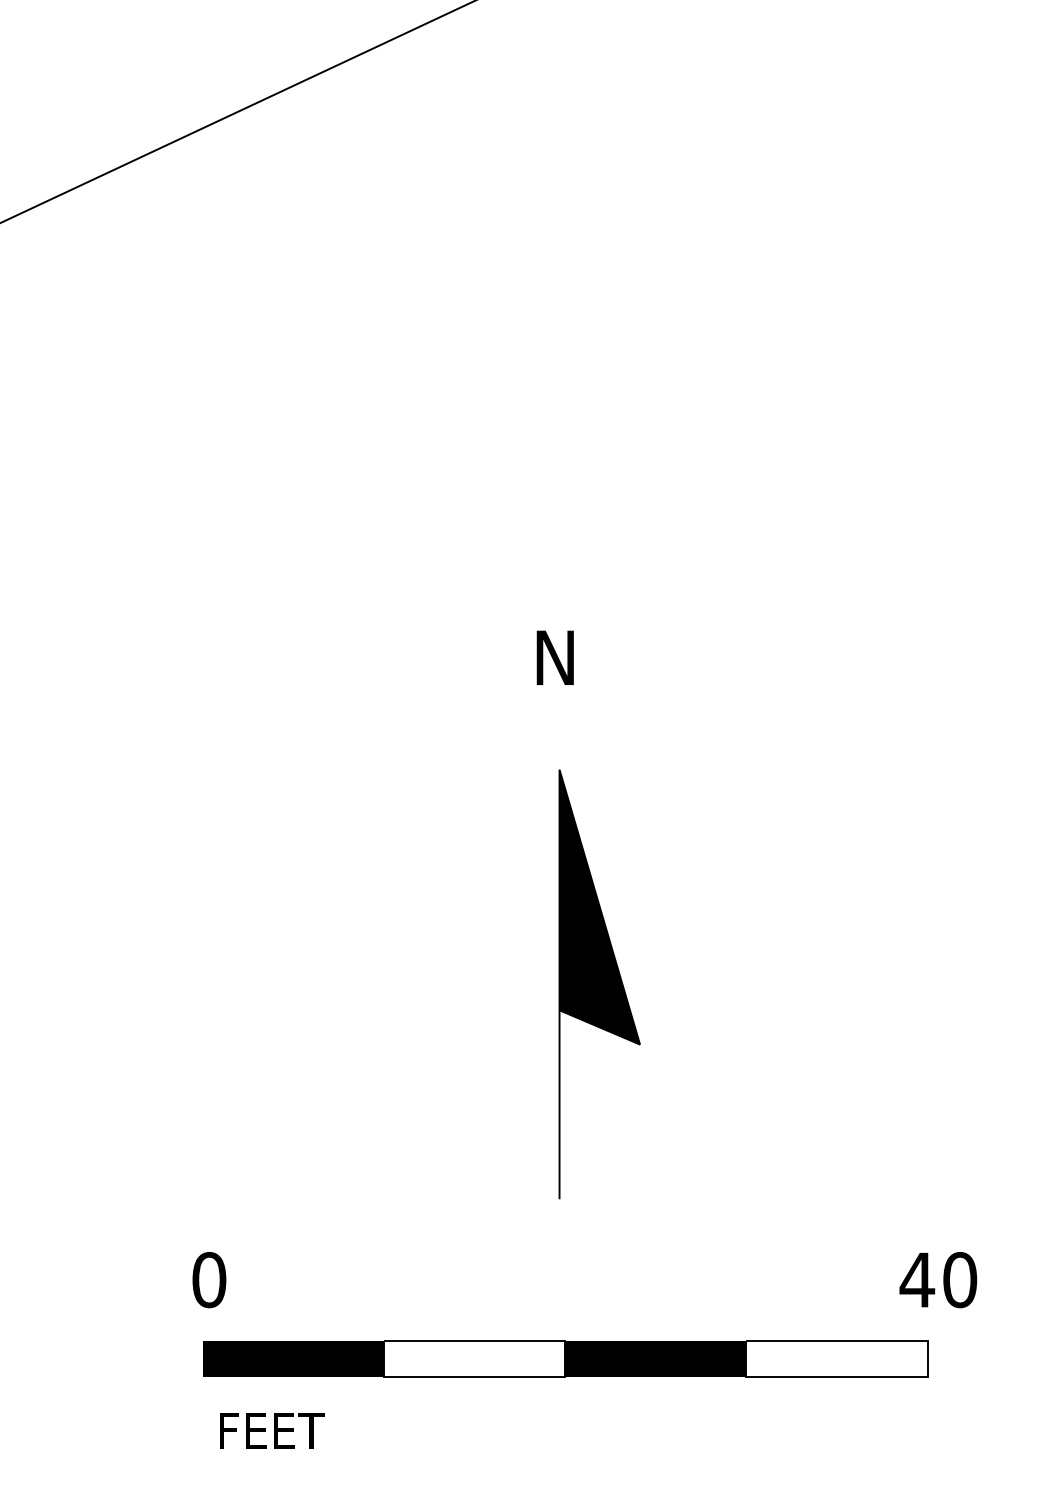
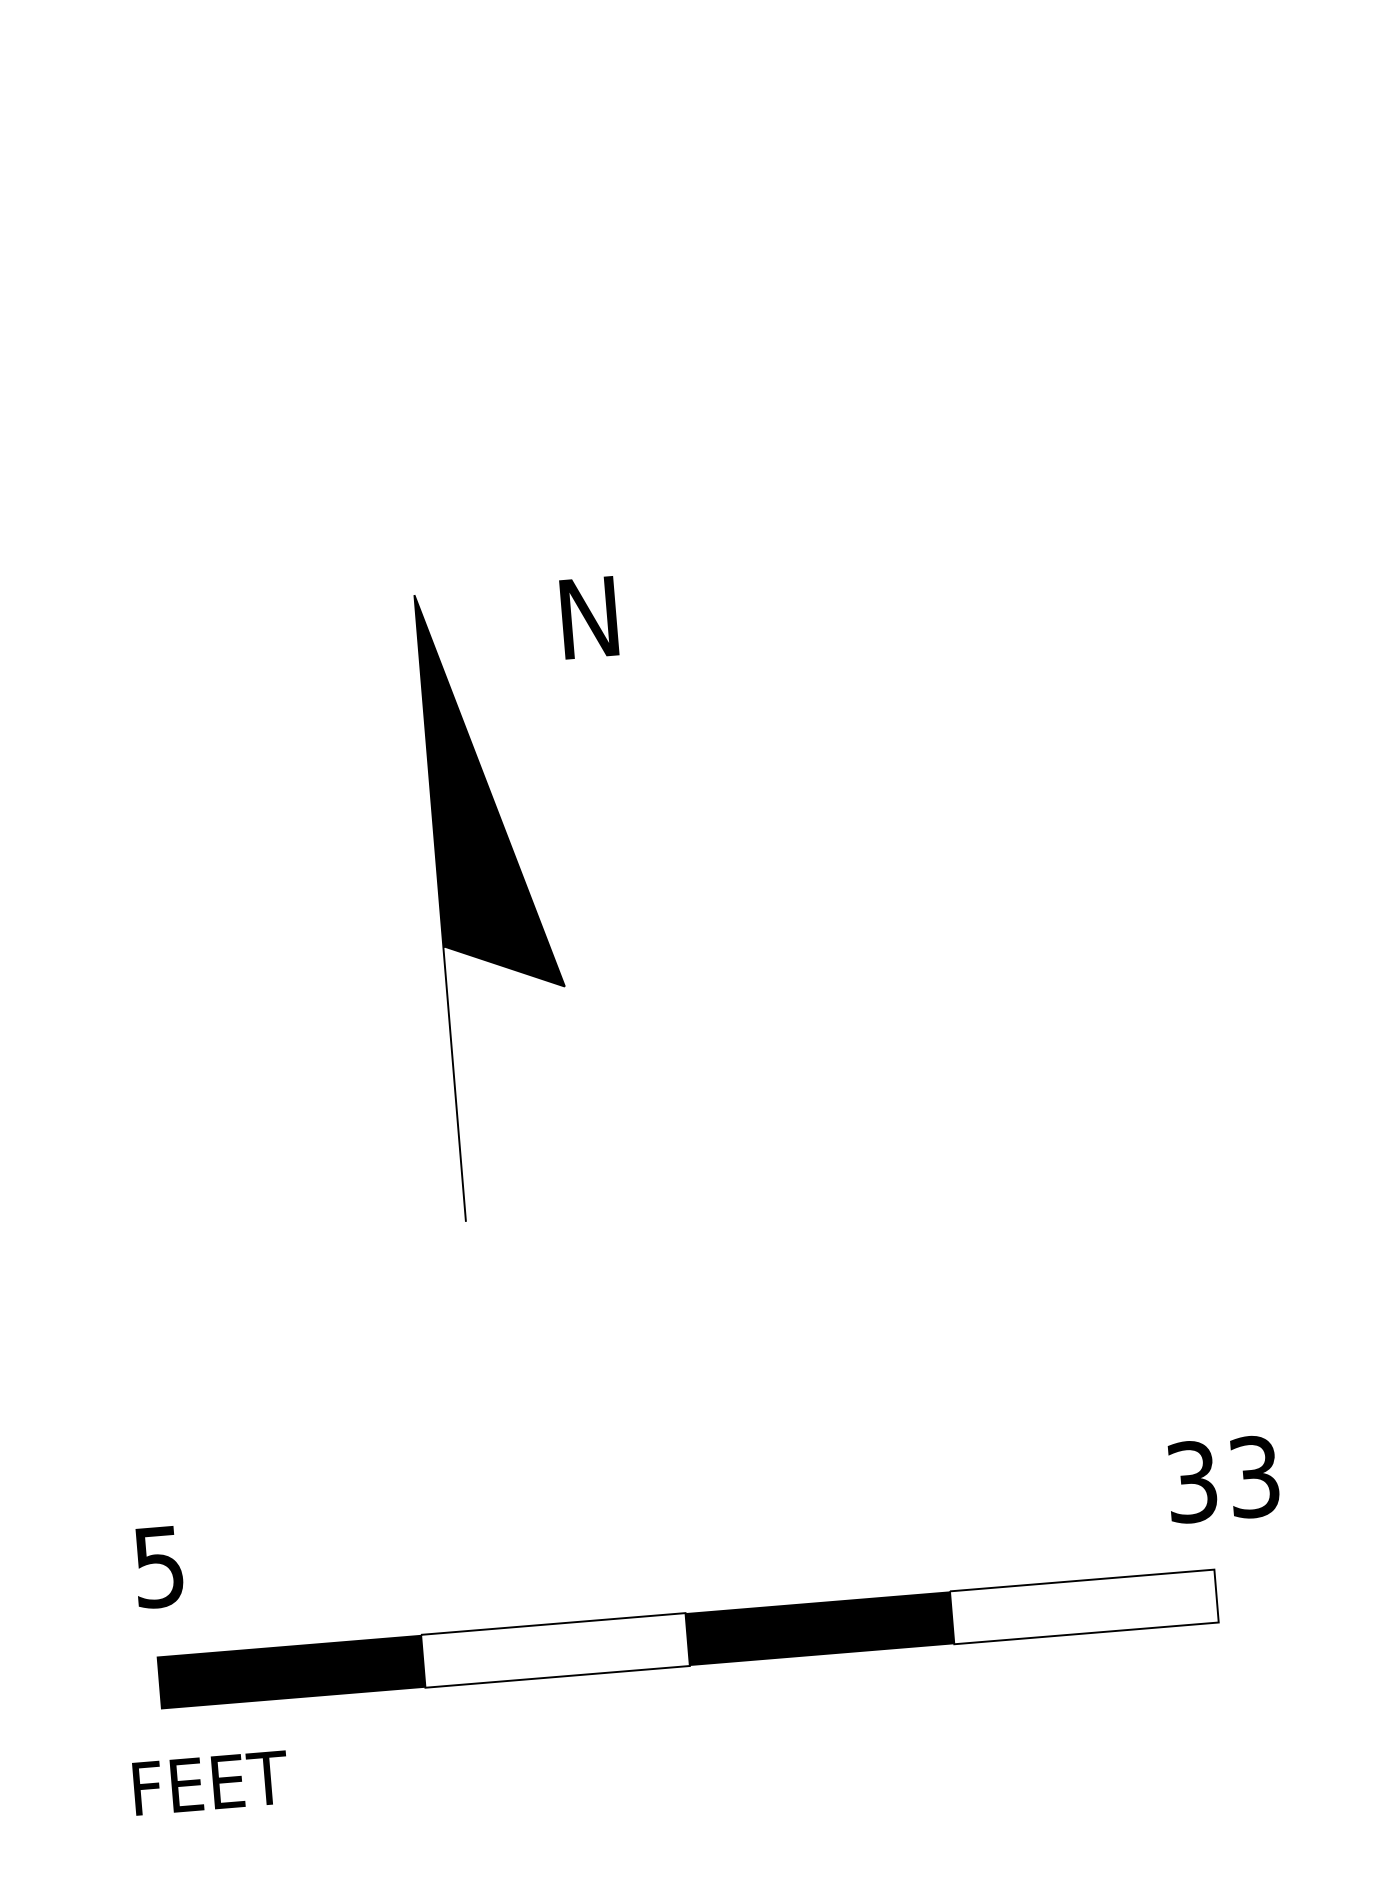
part: (599, 984) -> (498, 903), moved
text: (209, 1280) -> (159, 1567), 0 -> 5
text: (938, 1280) -> (1222, 1480), 40 -> 33
text: (272, 1430) -> (210, 1782), moved

